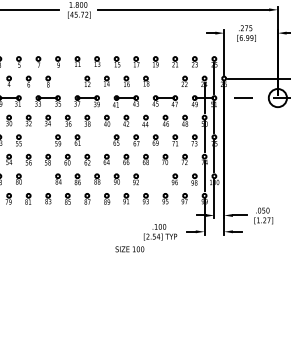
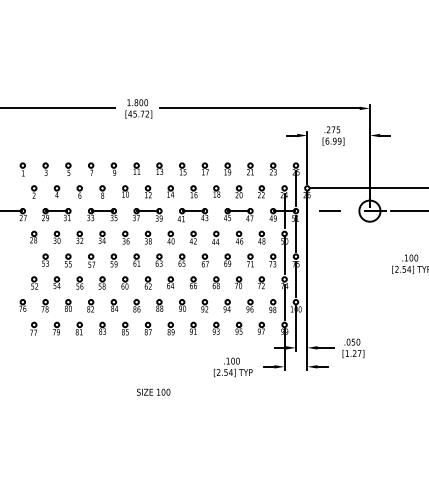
part: (67, 81) -> (125, 191), added
part: (165, 81) -> (238, 191), added
part: (96, 139) -> (158, 259), added
part: (38, 140) -> (91, 260), added
part: (37, 179) -> (90, 305), added
part: (154, 179) -> (226, 305), added
text: (129, 248) -> (153, 391), moved

